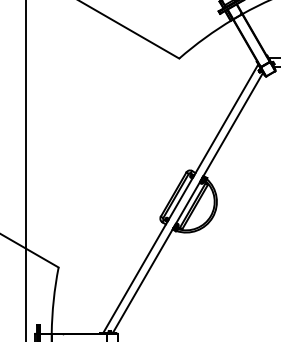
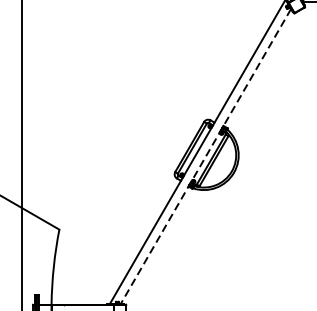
line: (187, 203) -> (205, 157), solid -> dashed

